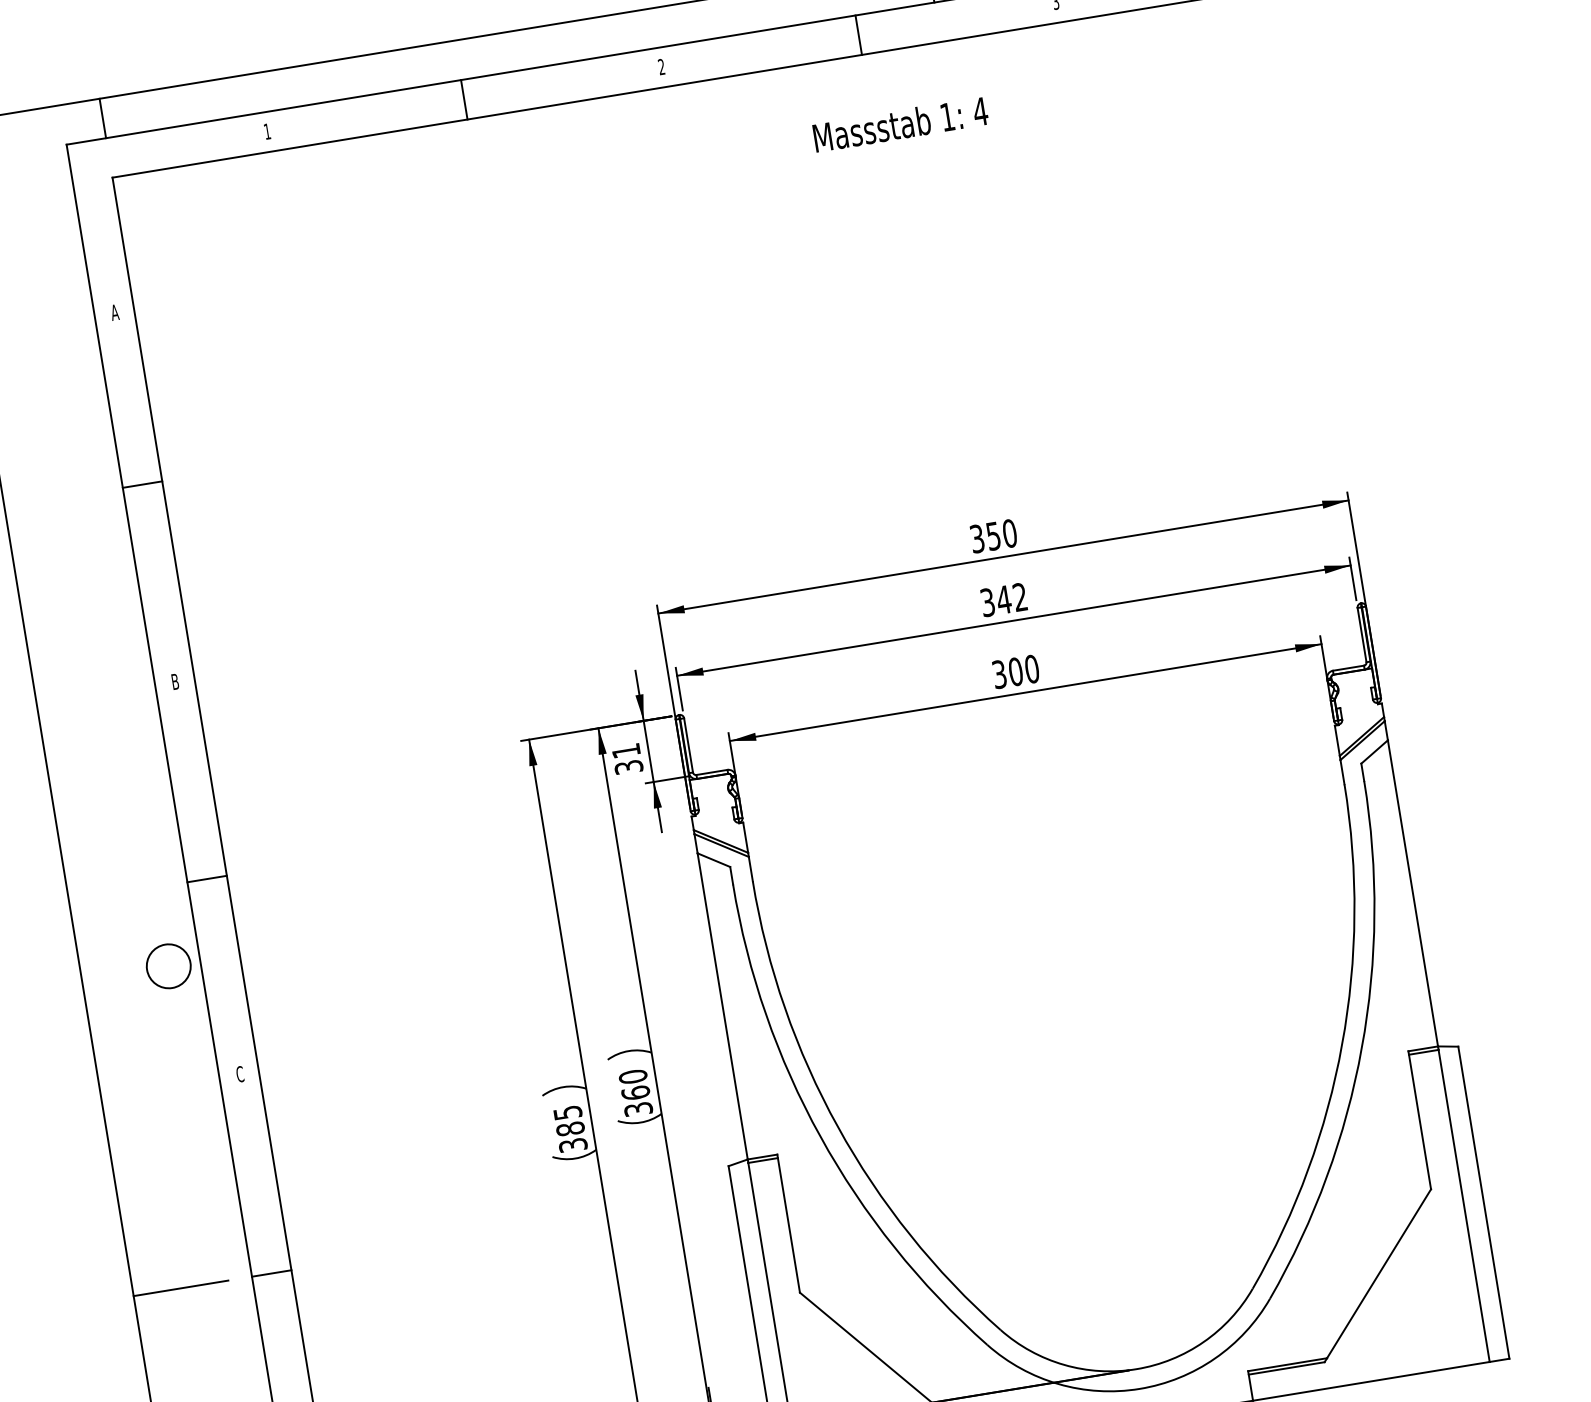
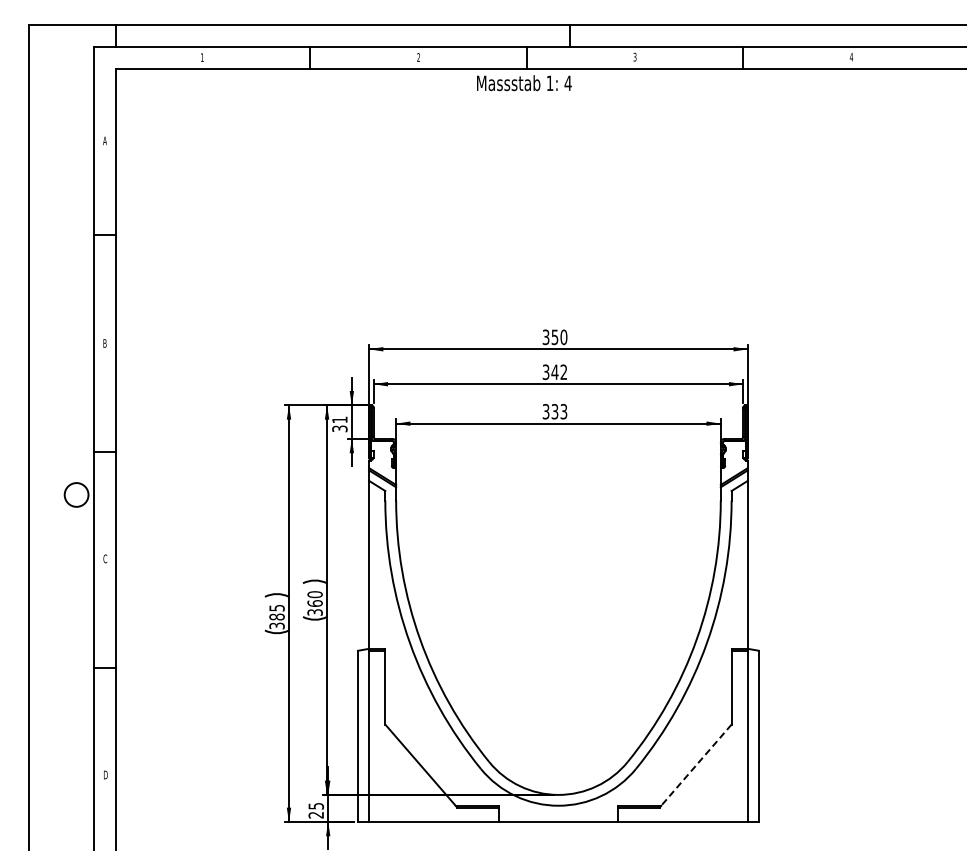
text: (900, 125) -> (524, 83), moved
text: (1023, 670) -> (559, 411), 300 -> 333
line: (1379, 1274) -> (696, 765), solid -> dashed
line: (180, 1289) -> (54, 668), removed

